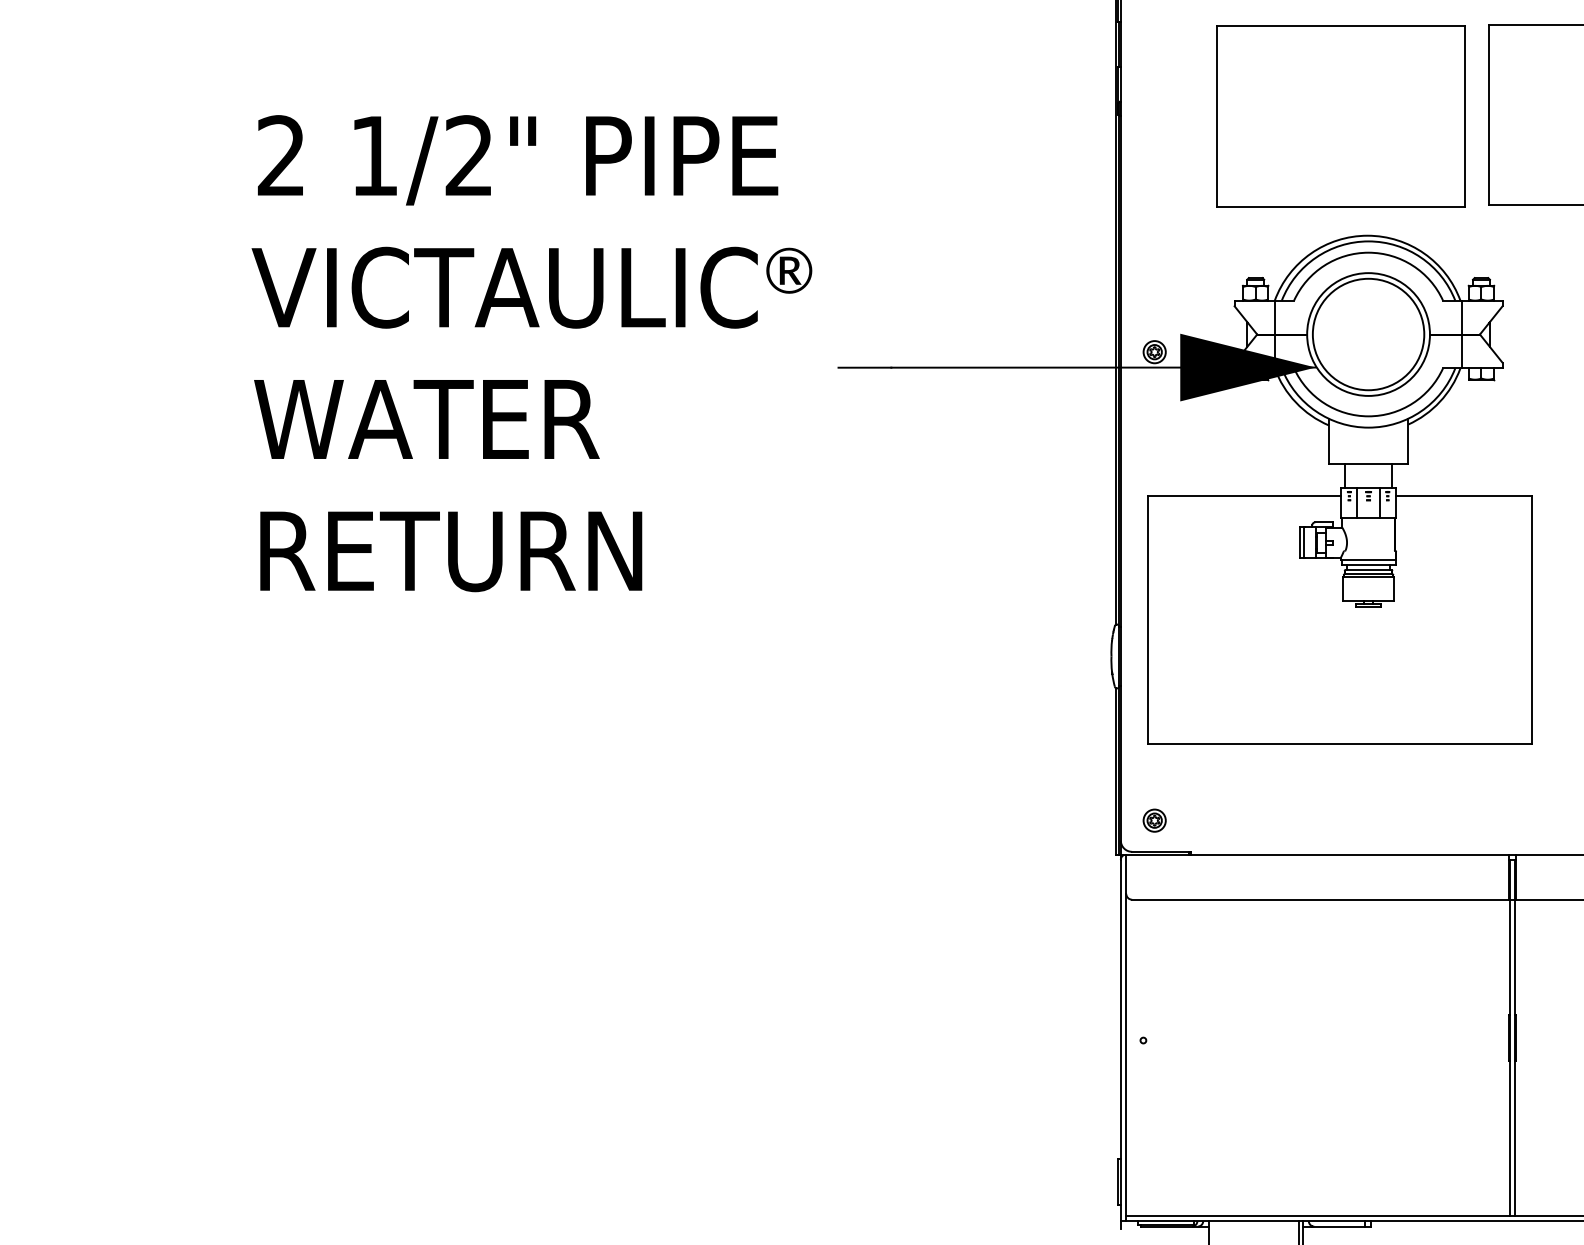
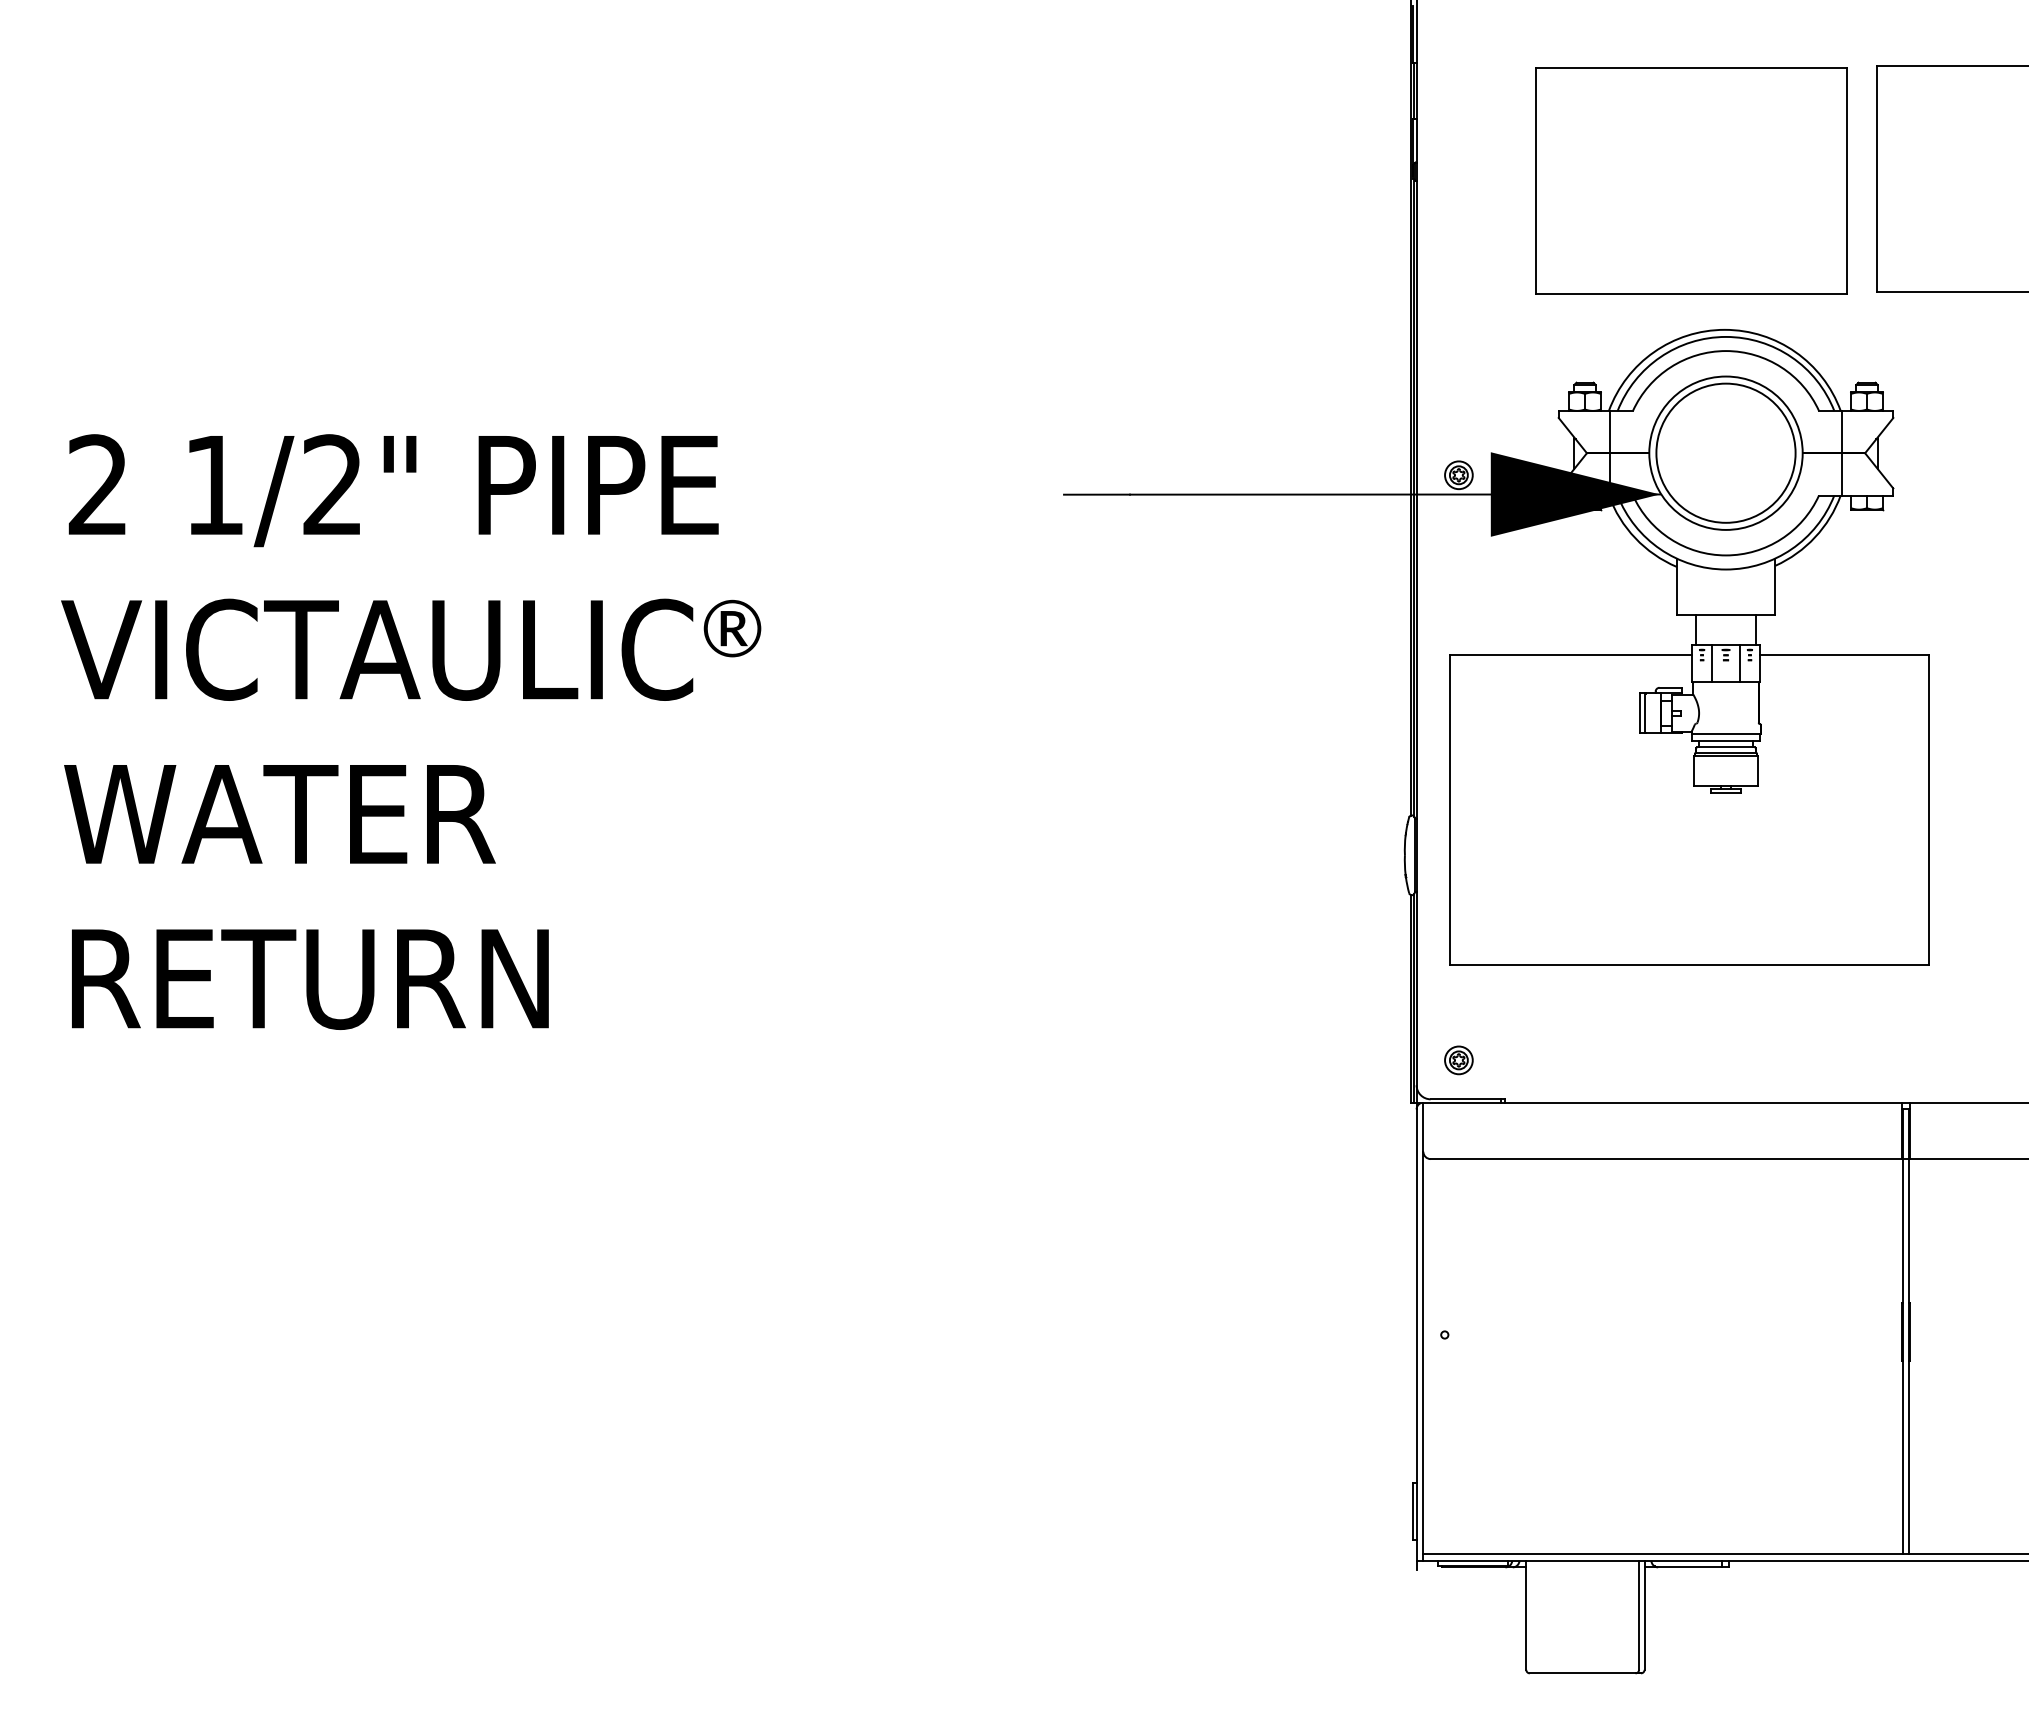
text: (532, 353) -> (411, 731), moved

